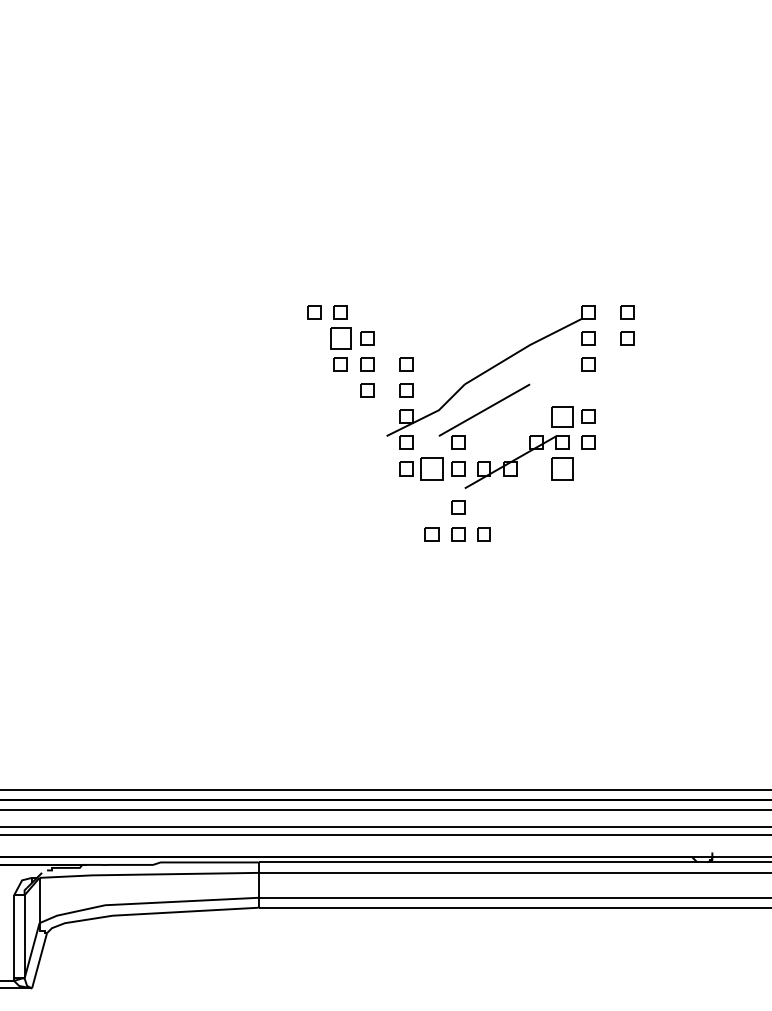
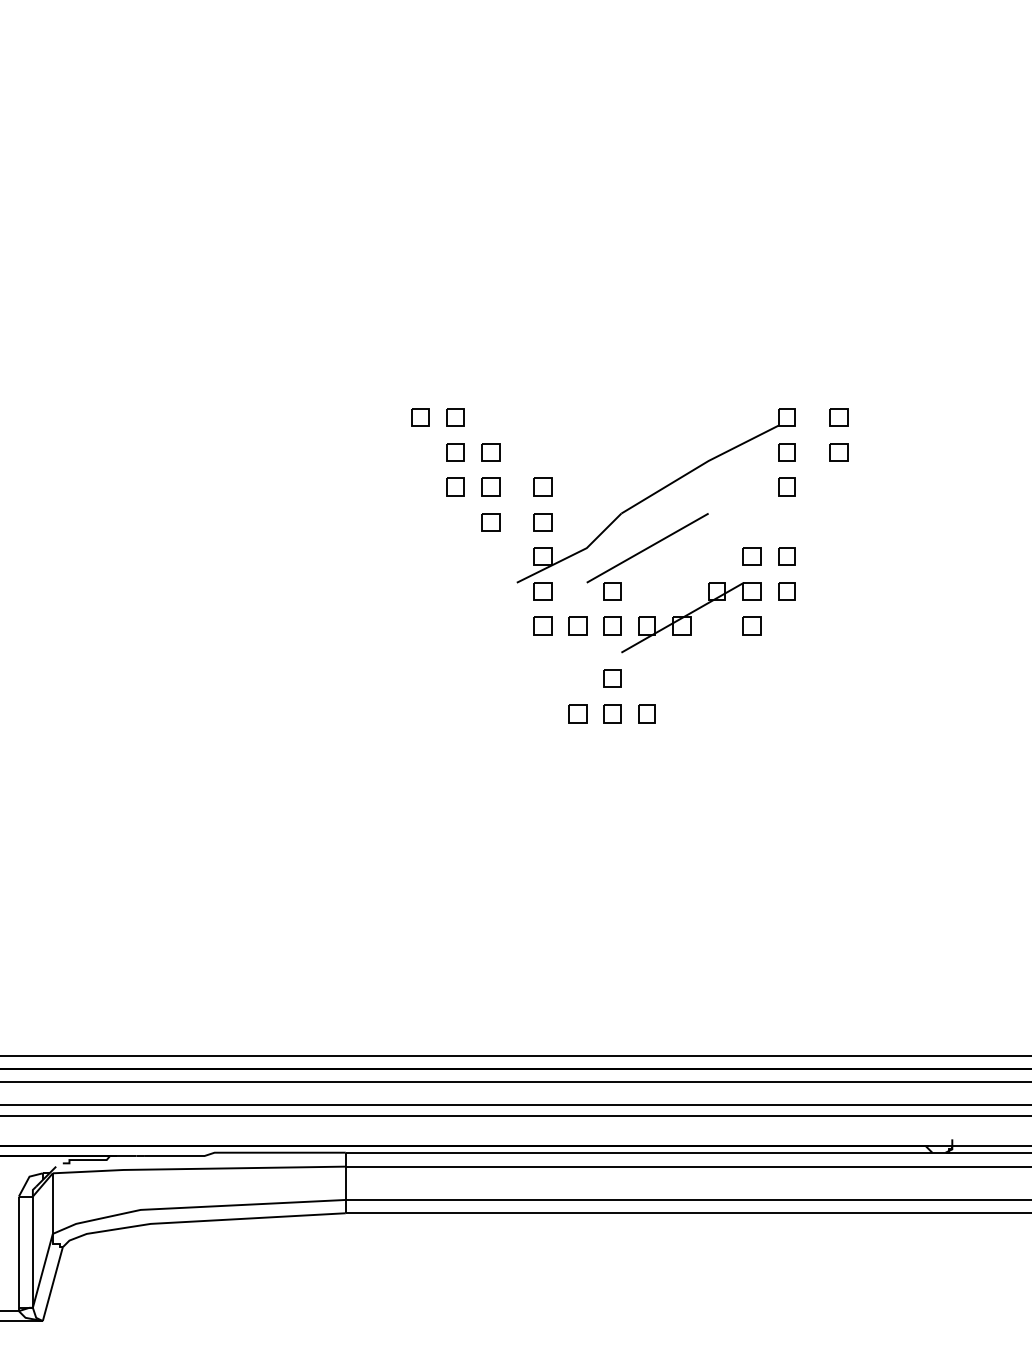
part: (340, 338) -> (455, 452), size x0.62
part: (562, 416) -> (751, 556), size x0.62
part: (432, 468) -> (577, 625), size x0.62
part: (562, 468) -> (751, 625), size x0.62

